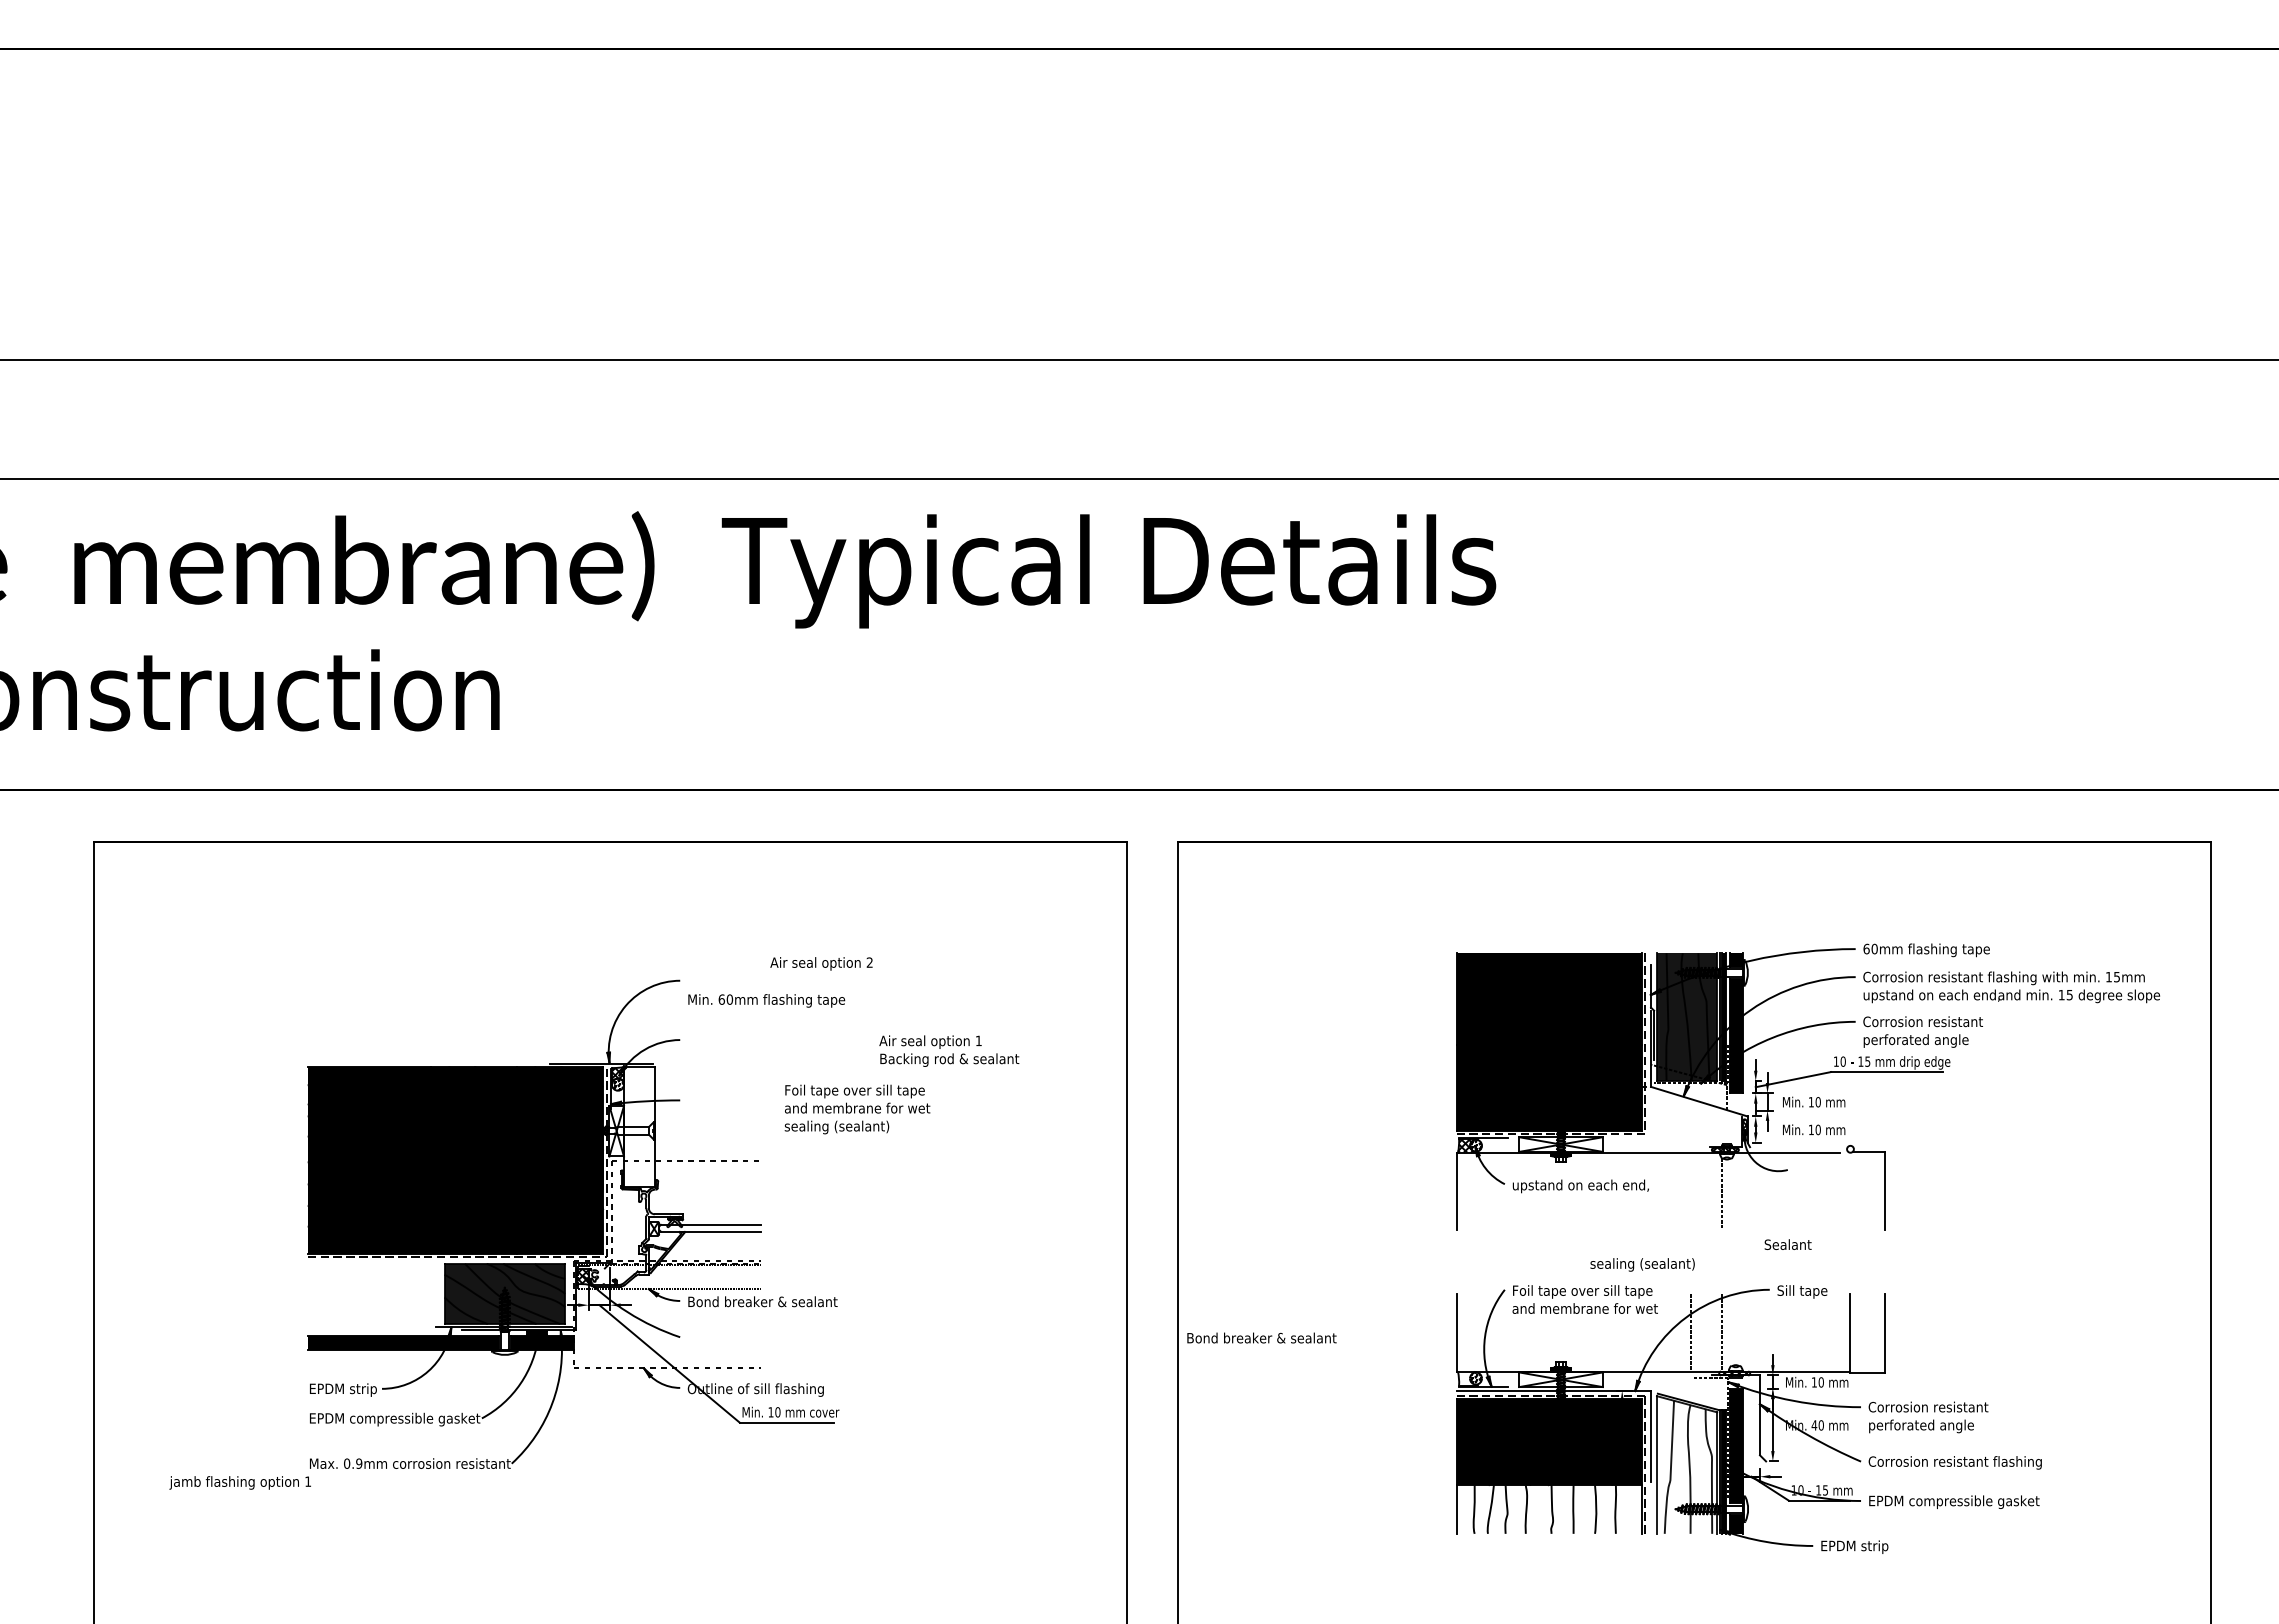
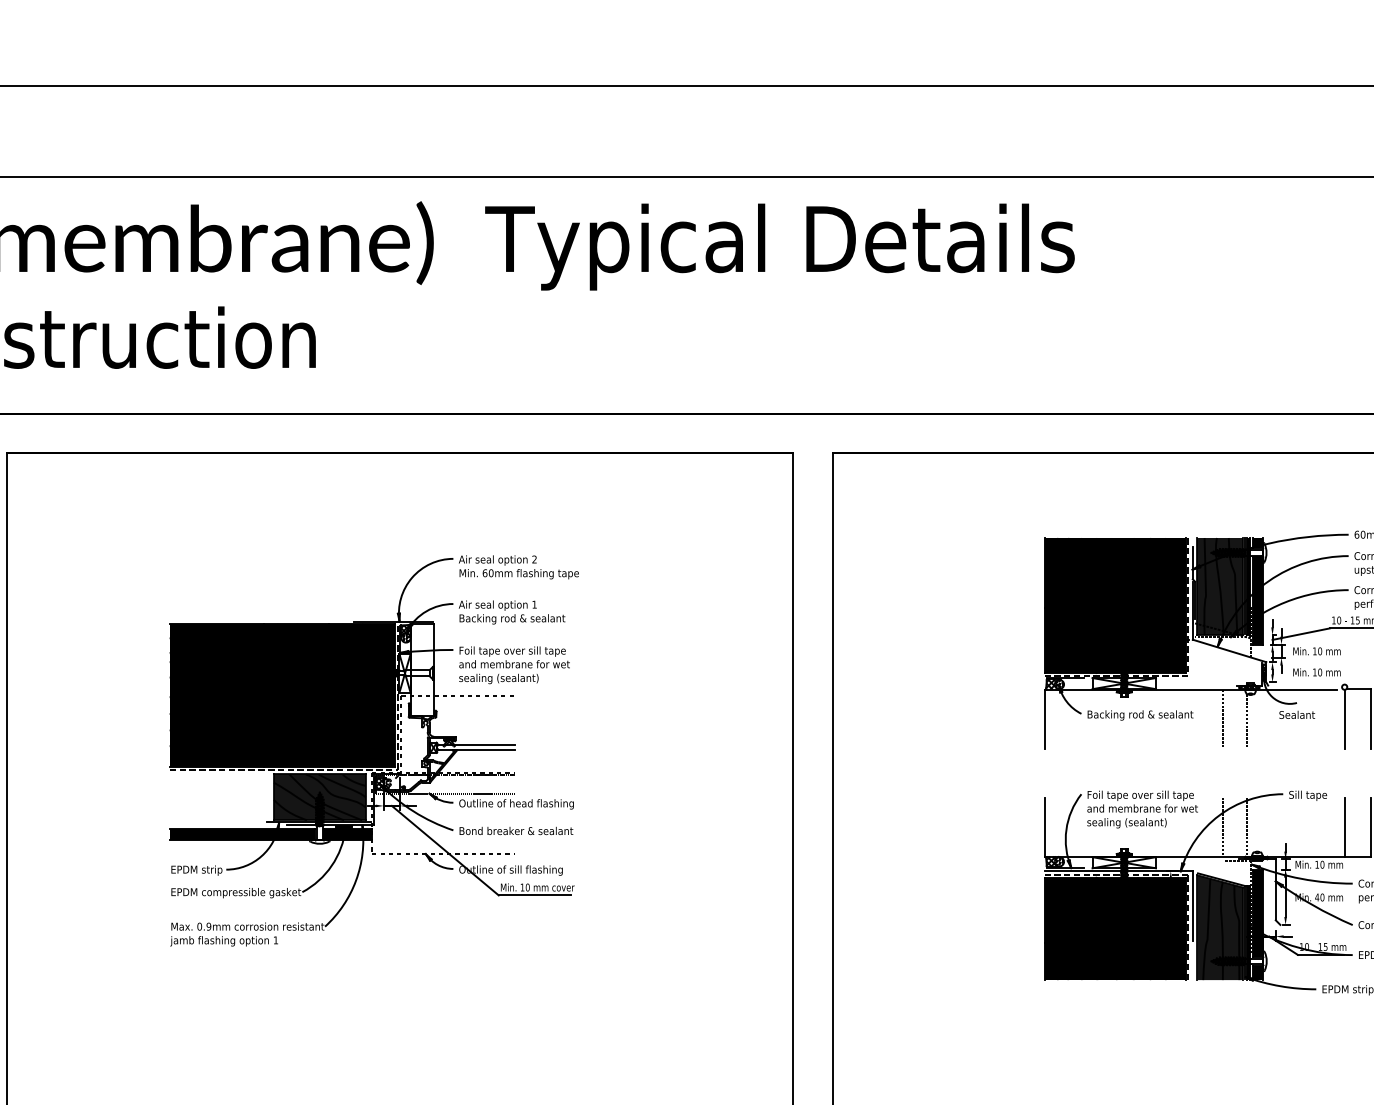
text: (821, 963) -> (497, 560), moved
text: (949, 1050) -> (512, 611), moved
text: (857, 1109) -> (514, 665), moved
text: (1581, 1186) -> (1139, 715), upstand on each end, -> Backing rod & sealant
line: (1690, 1190) -> (1222, 718), added
line: (1850, 1191) -> (1344, 719), added
text: (1787, 1244) -> (1296, 714), moved
text: (1642, 1264) -> (1126, 822), moved
text: (762, 1302) -> (516, 803), Bond breaker & sealant -> Outline of head flashing
text: (1261, 1337) -> (516, 830), moved
hatch: (1466, 1378) -> (1052, 861), added
fill: (1686, 1464) -> (1219, 927), added
text: (239, 1482) -> (223, 940), moved
fill: (1549, 1509) -> (1115, 961), added

